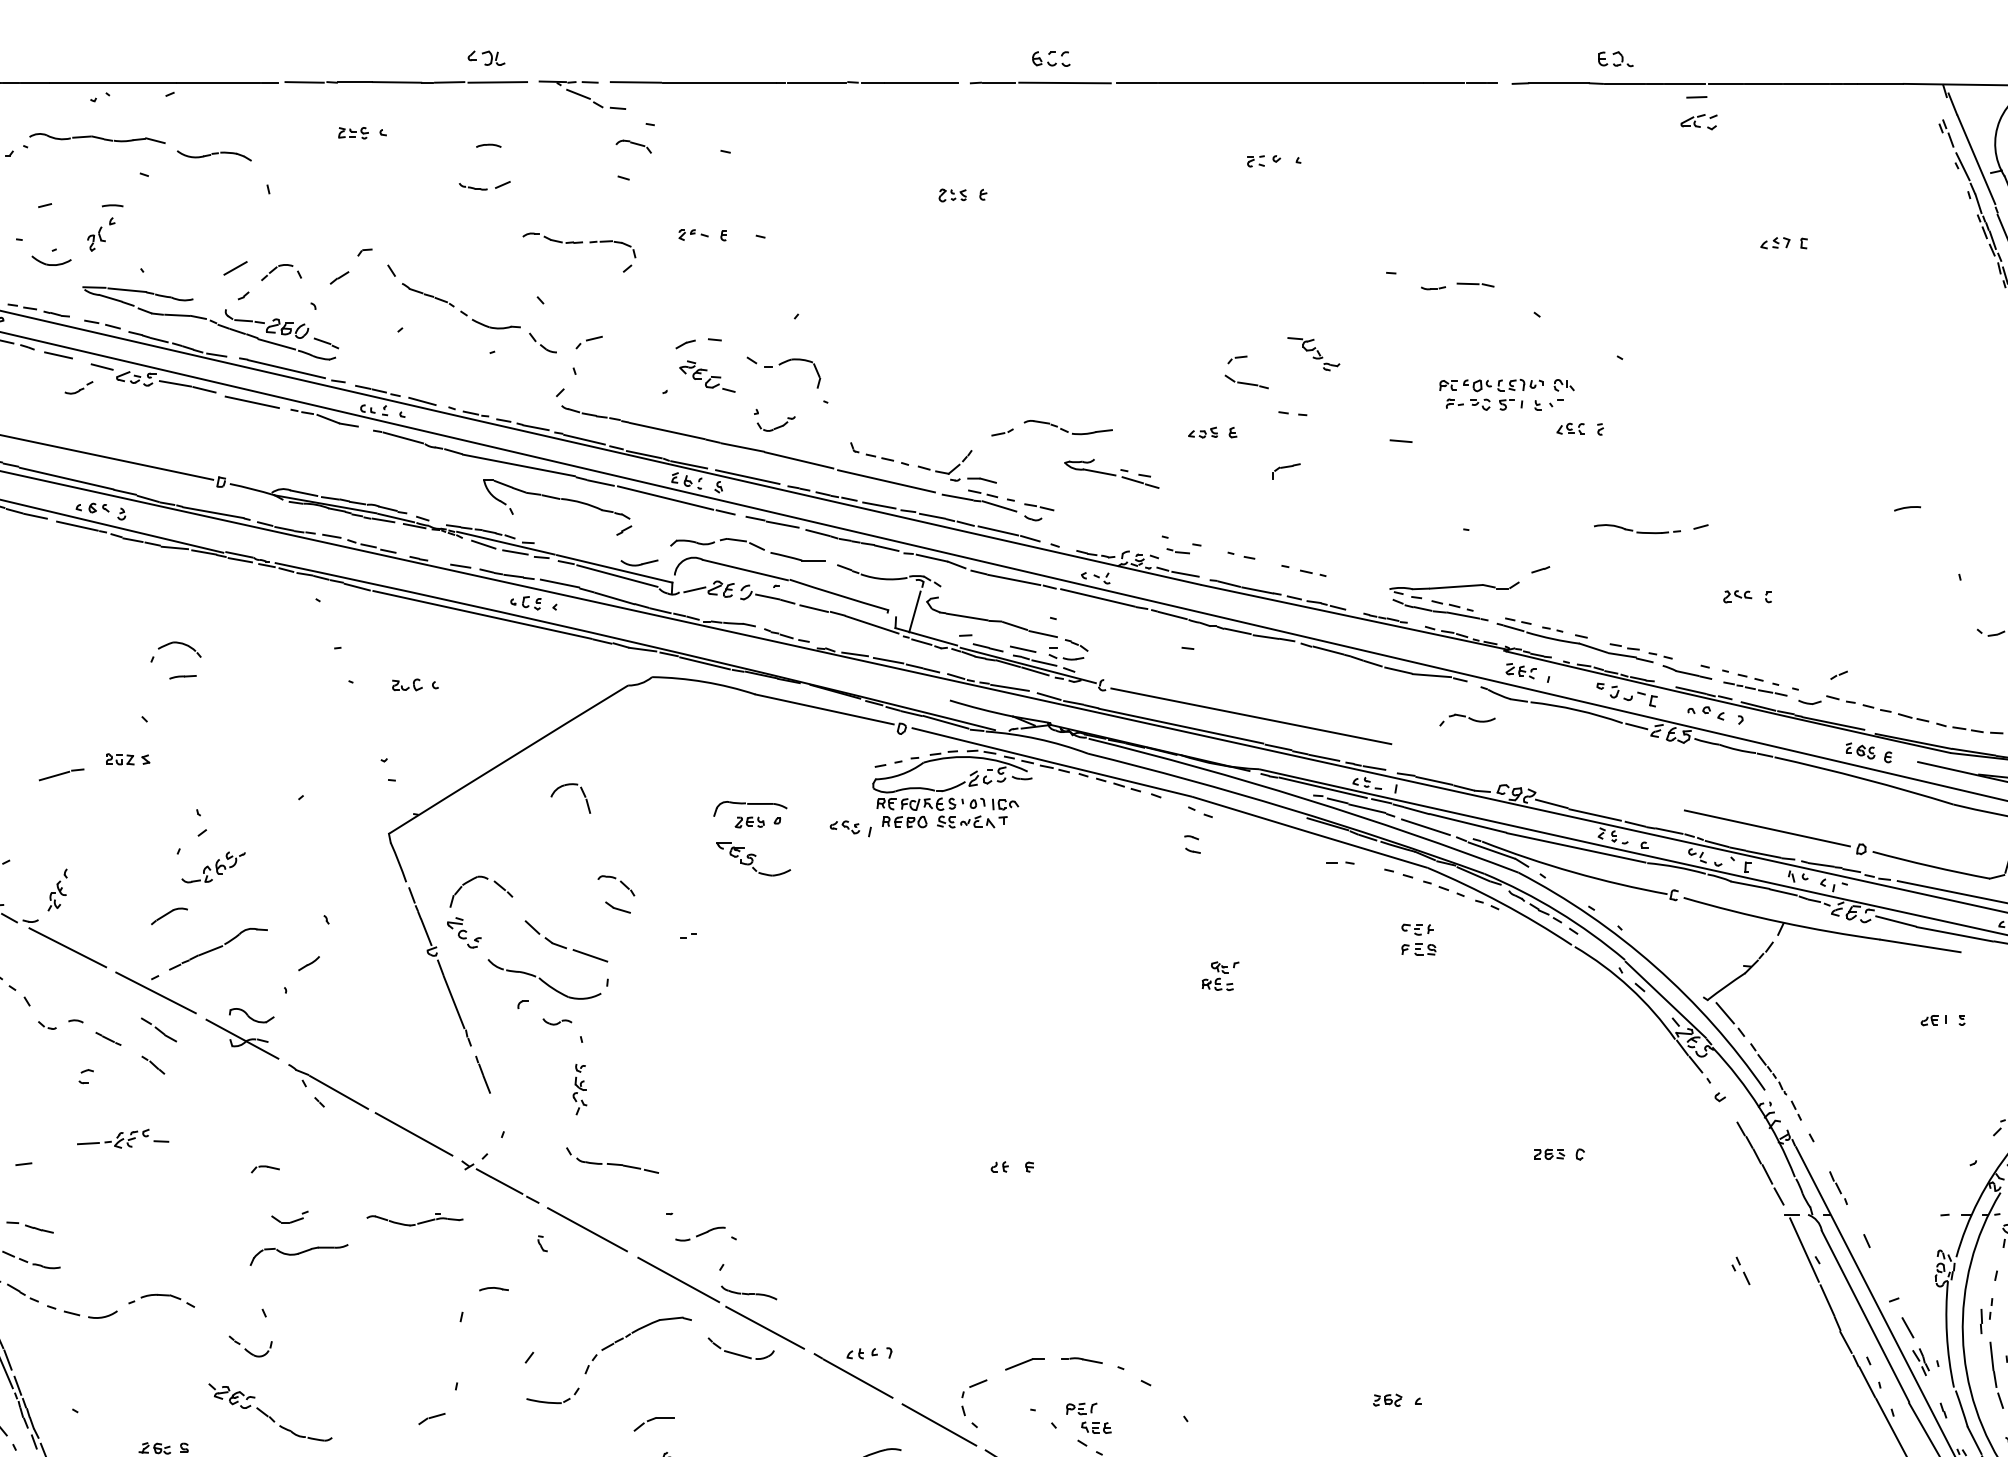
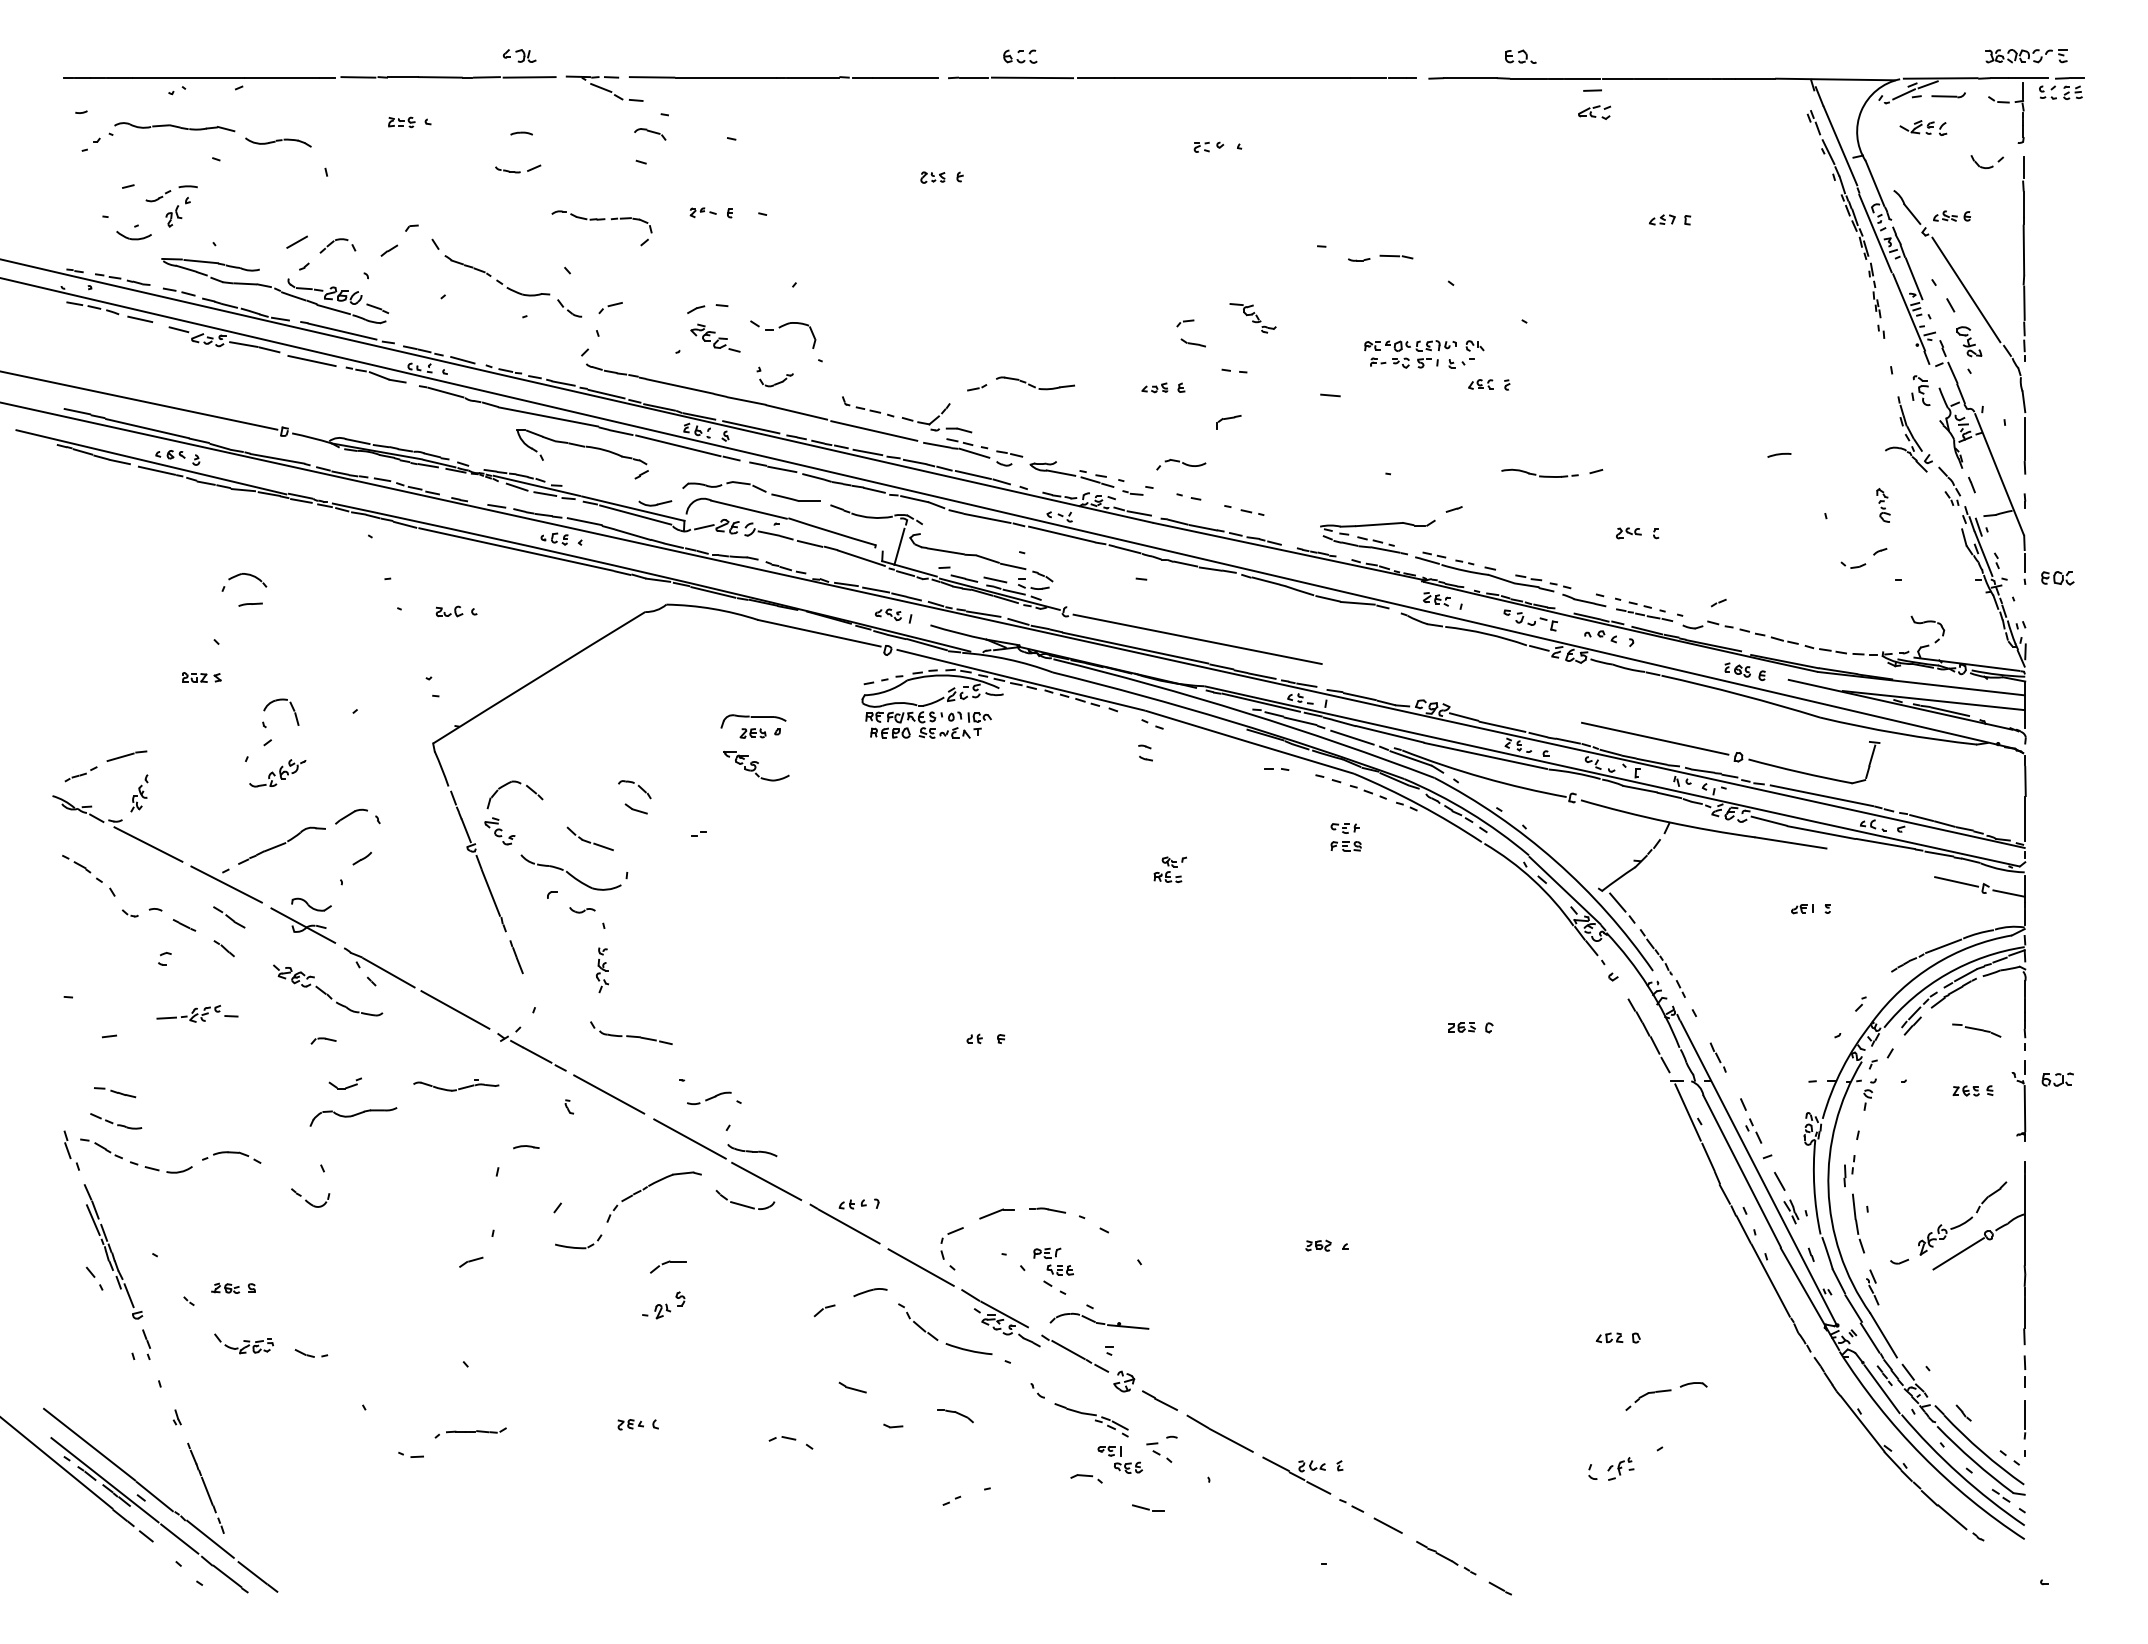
part: (1245, 381) -> (1192, 342), size x0.62
part: (79, 388) -> (158, 196), moved
part: (1111, 473) -> (1071, 474), moved
part: (1467, 719) -> (1181, 464), moved
part: (61, 774) -> (126, 755), moved
part: (582, 793) -> (291, 707), moved
part: (850, 828) -> (893, 615), moved
part: (169, 916) -> (351, 816), moved
part: (565, 940) -> (589, 838), size x0.62
part: (1740, 1270) -> (1753, 1130), moved
part: (270, 1412) -> (328, 990), moved

